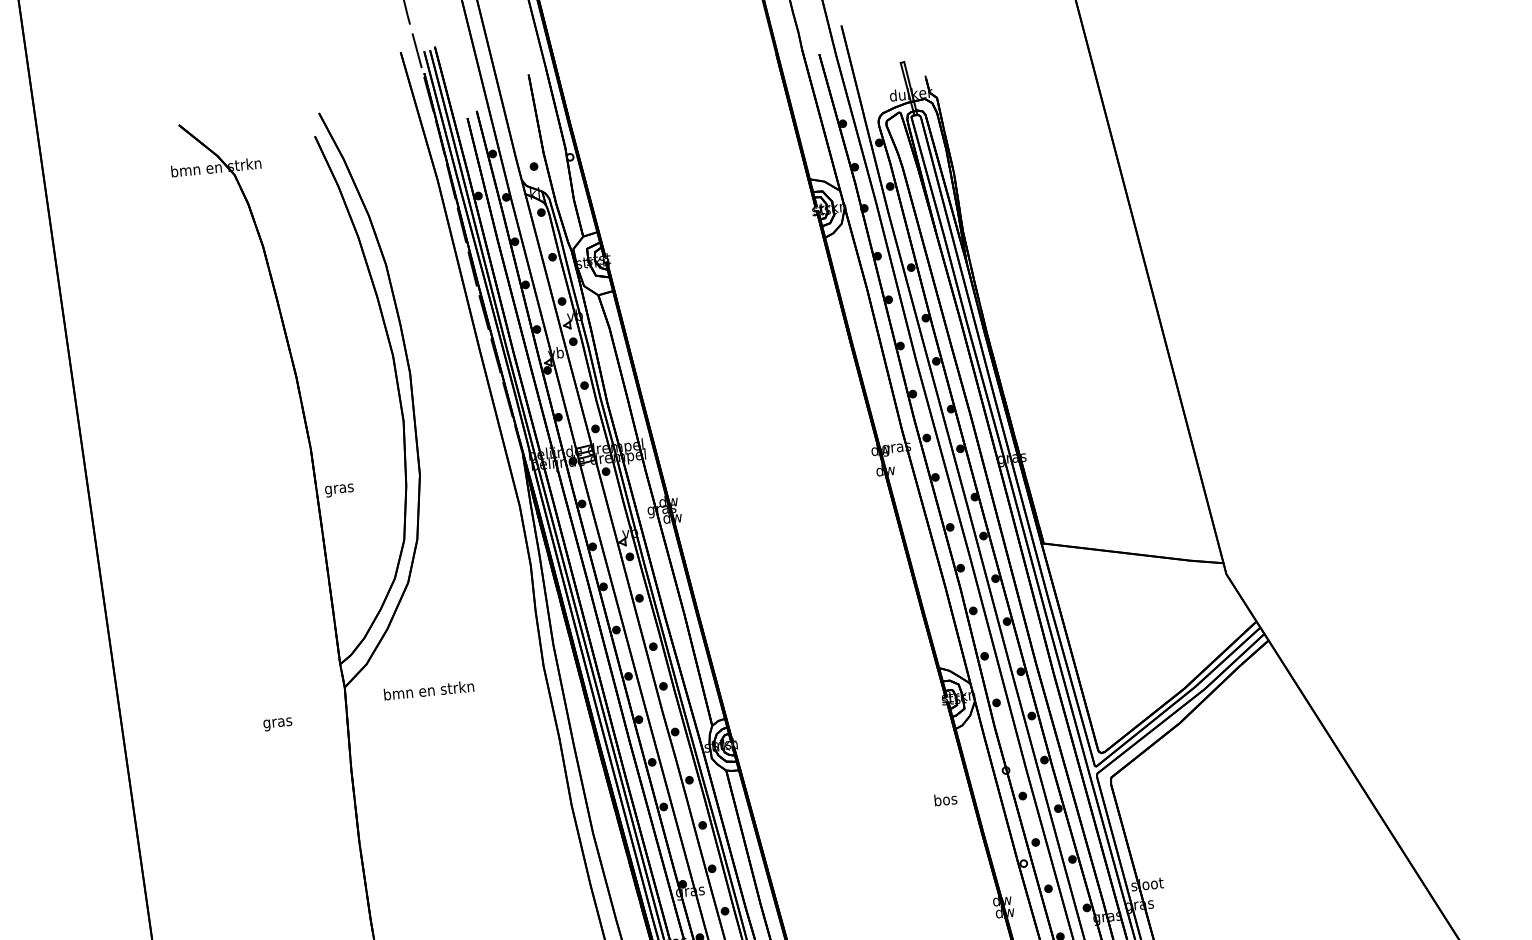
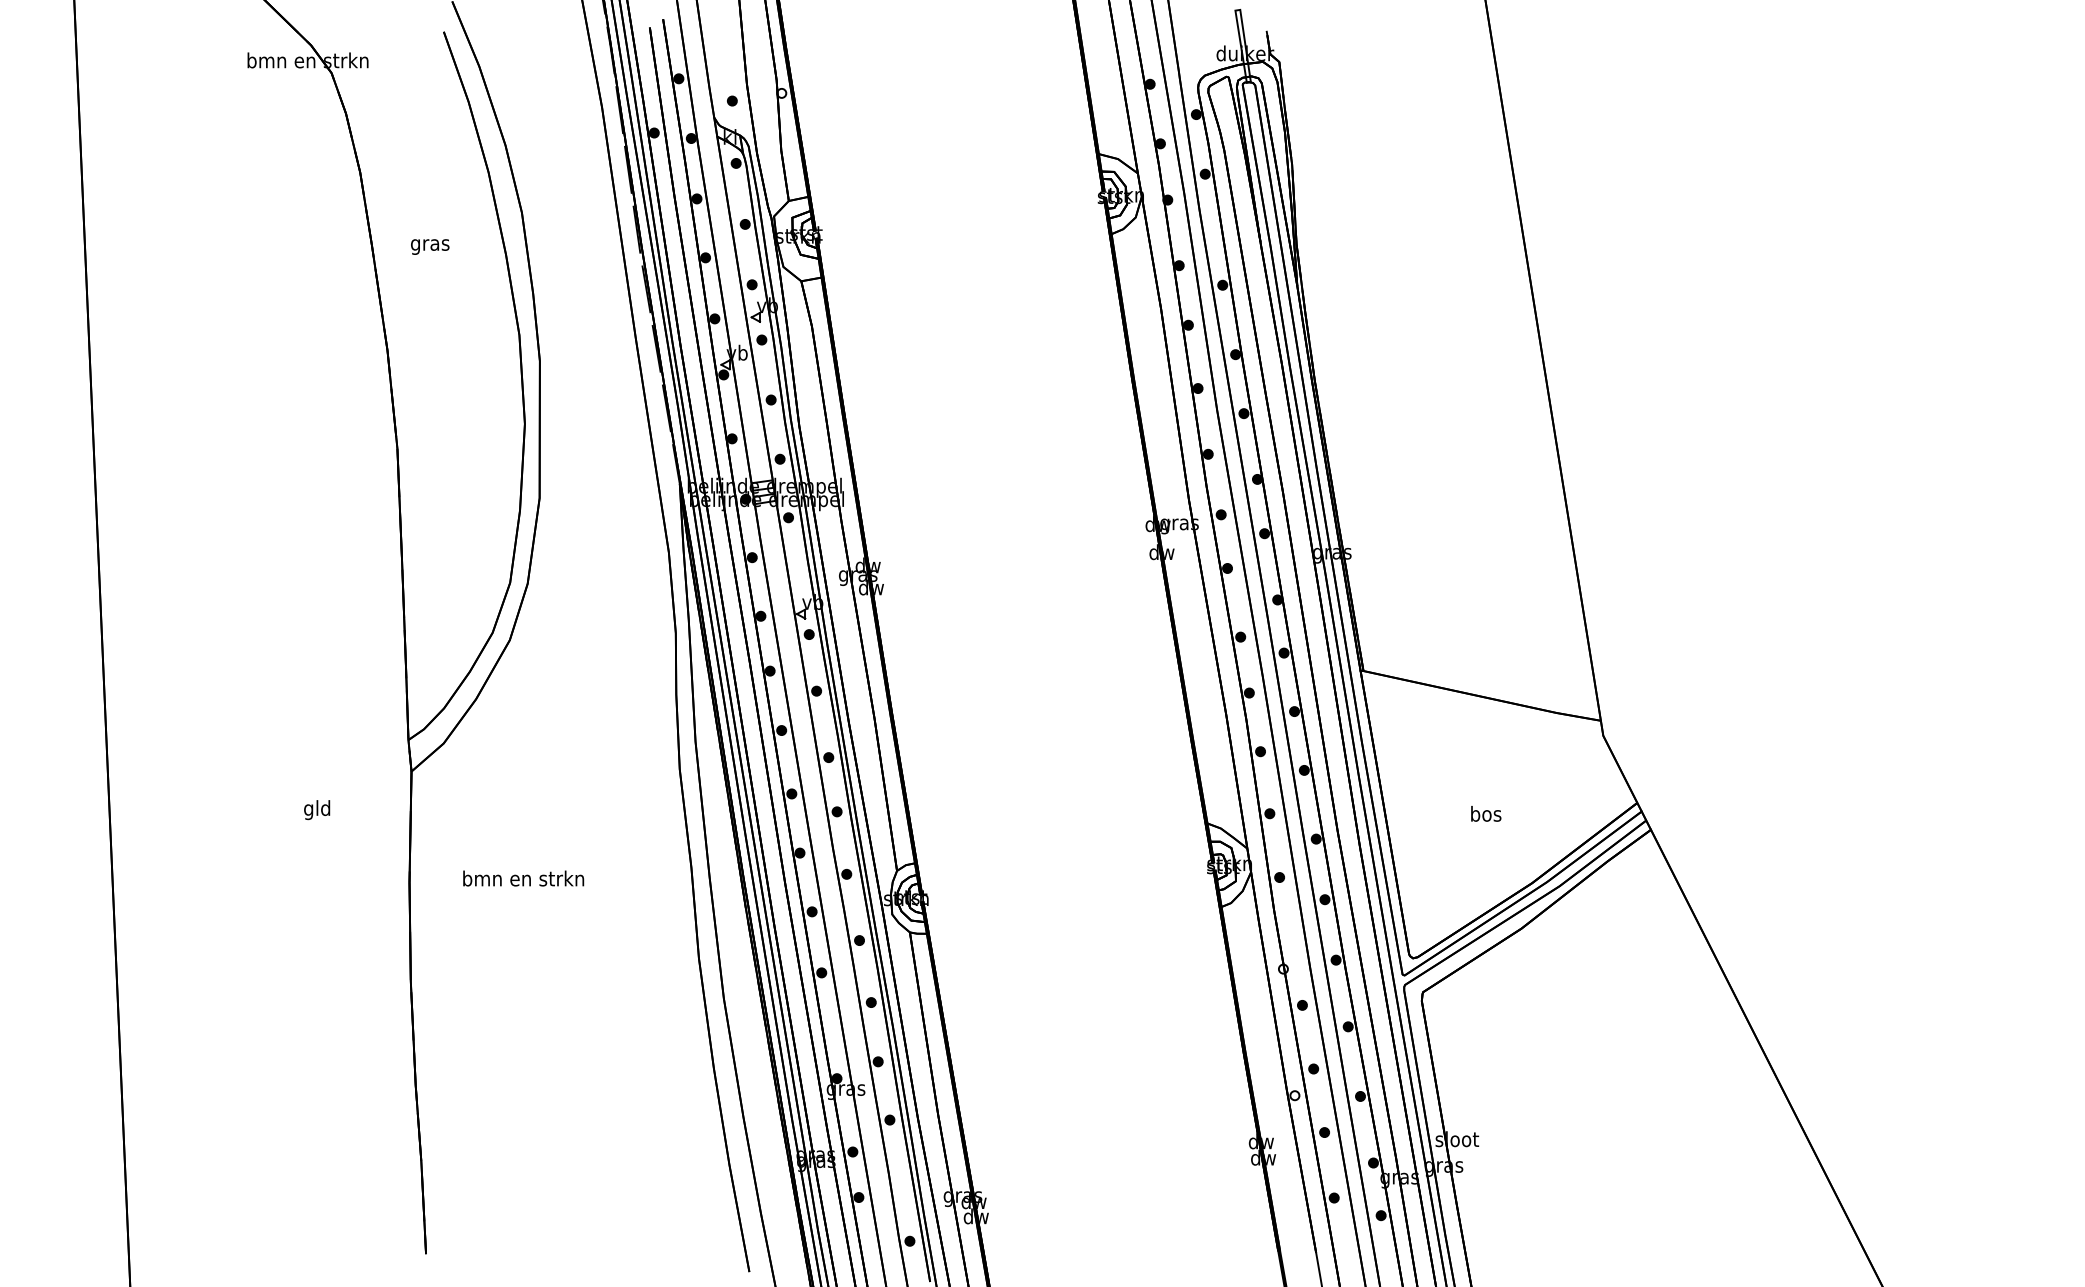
text: (339, 490) -> (430, 246), moved
text: (428, 690) -> (523, 878), moved
text: (277, 723) -> (317, 810), gras -> gld
text: (945, 799) -> (1486, 813), moved

